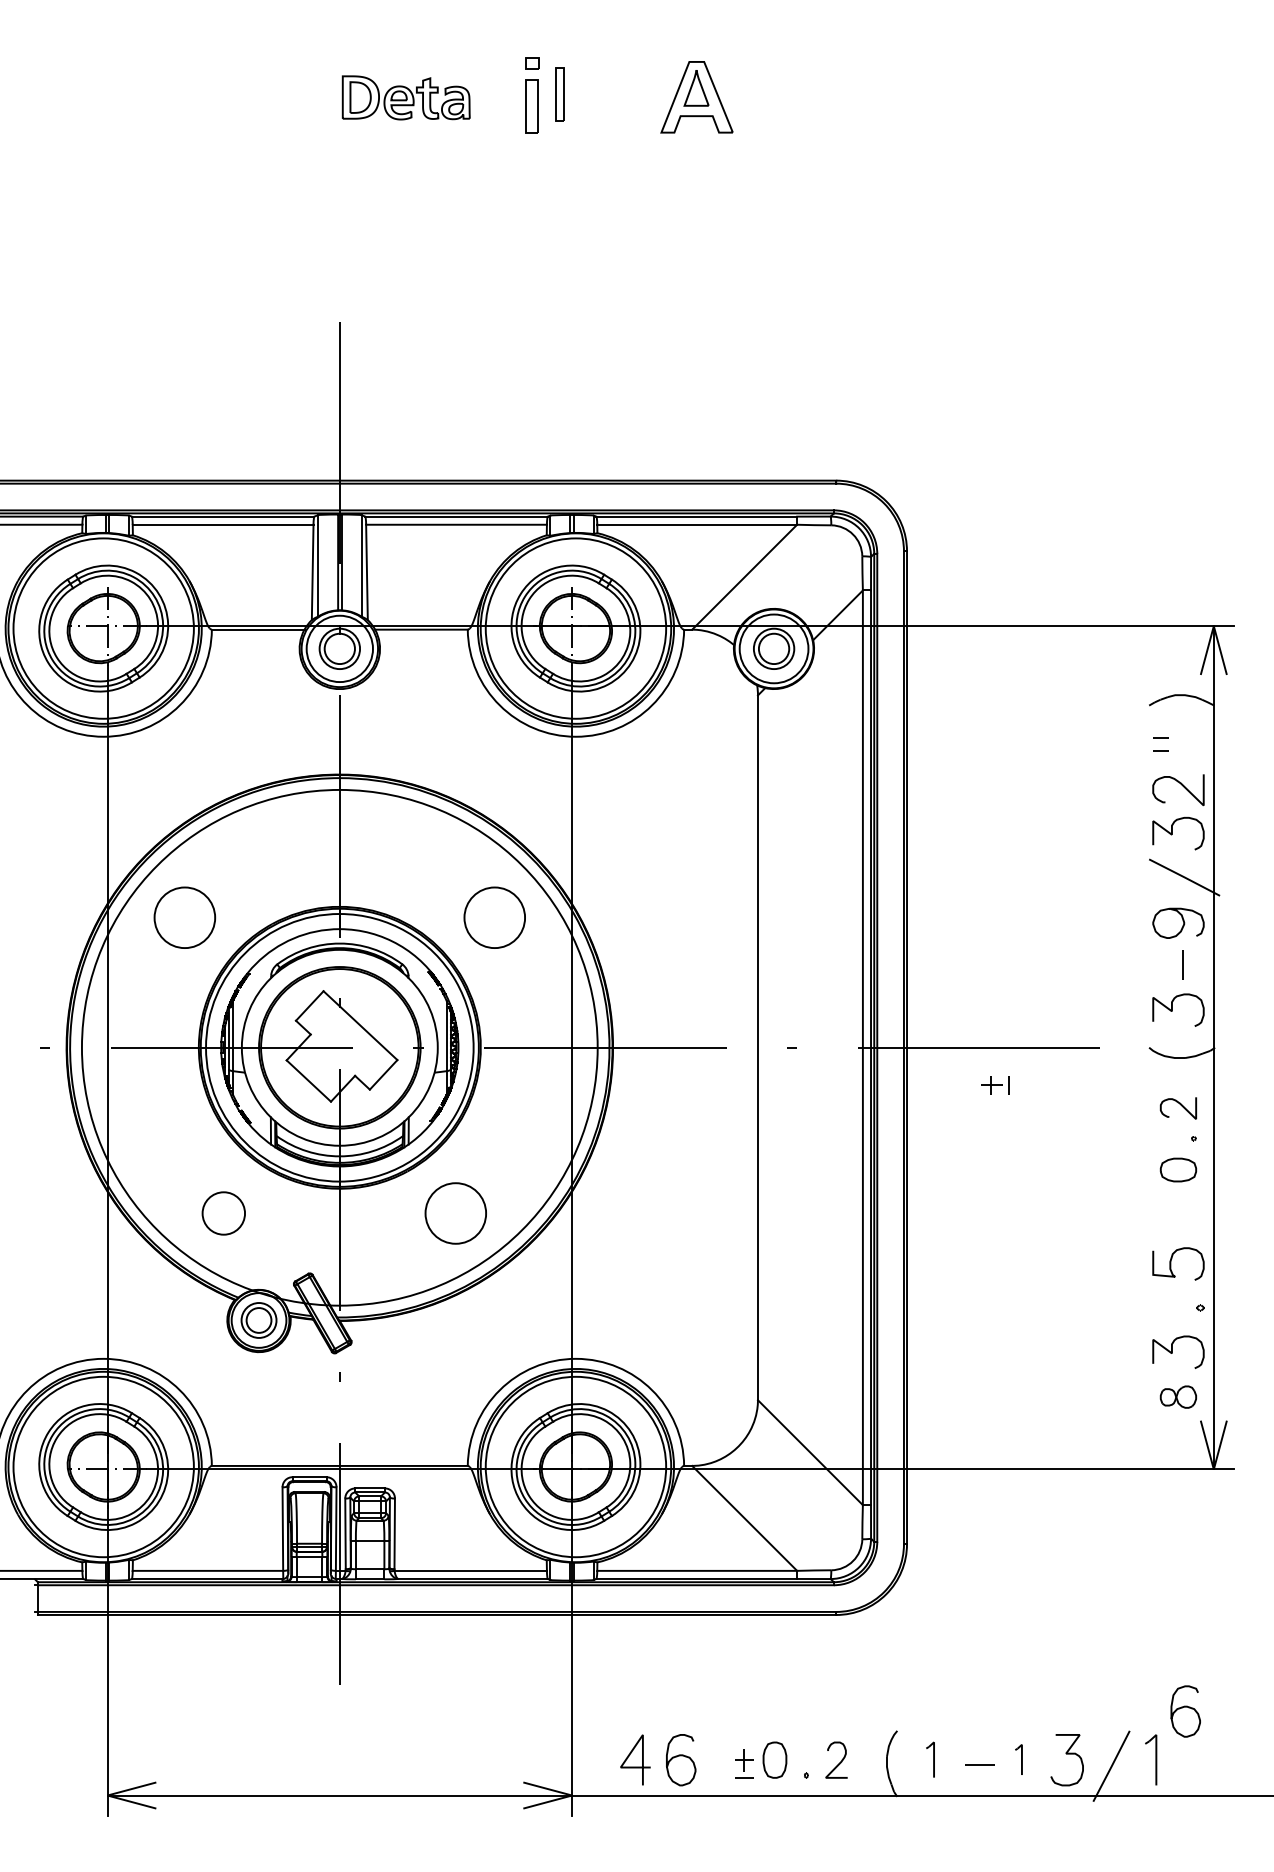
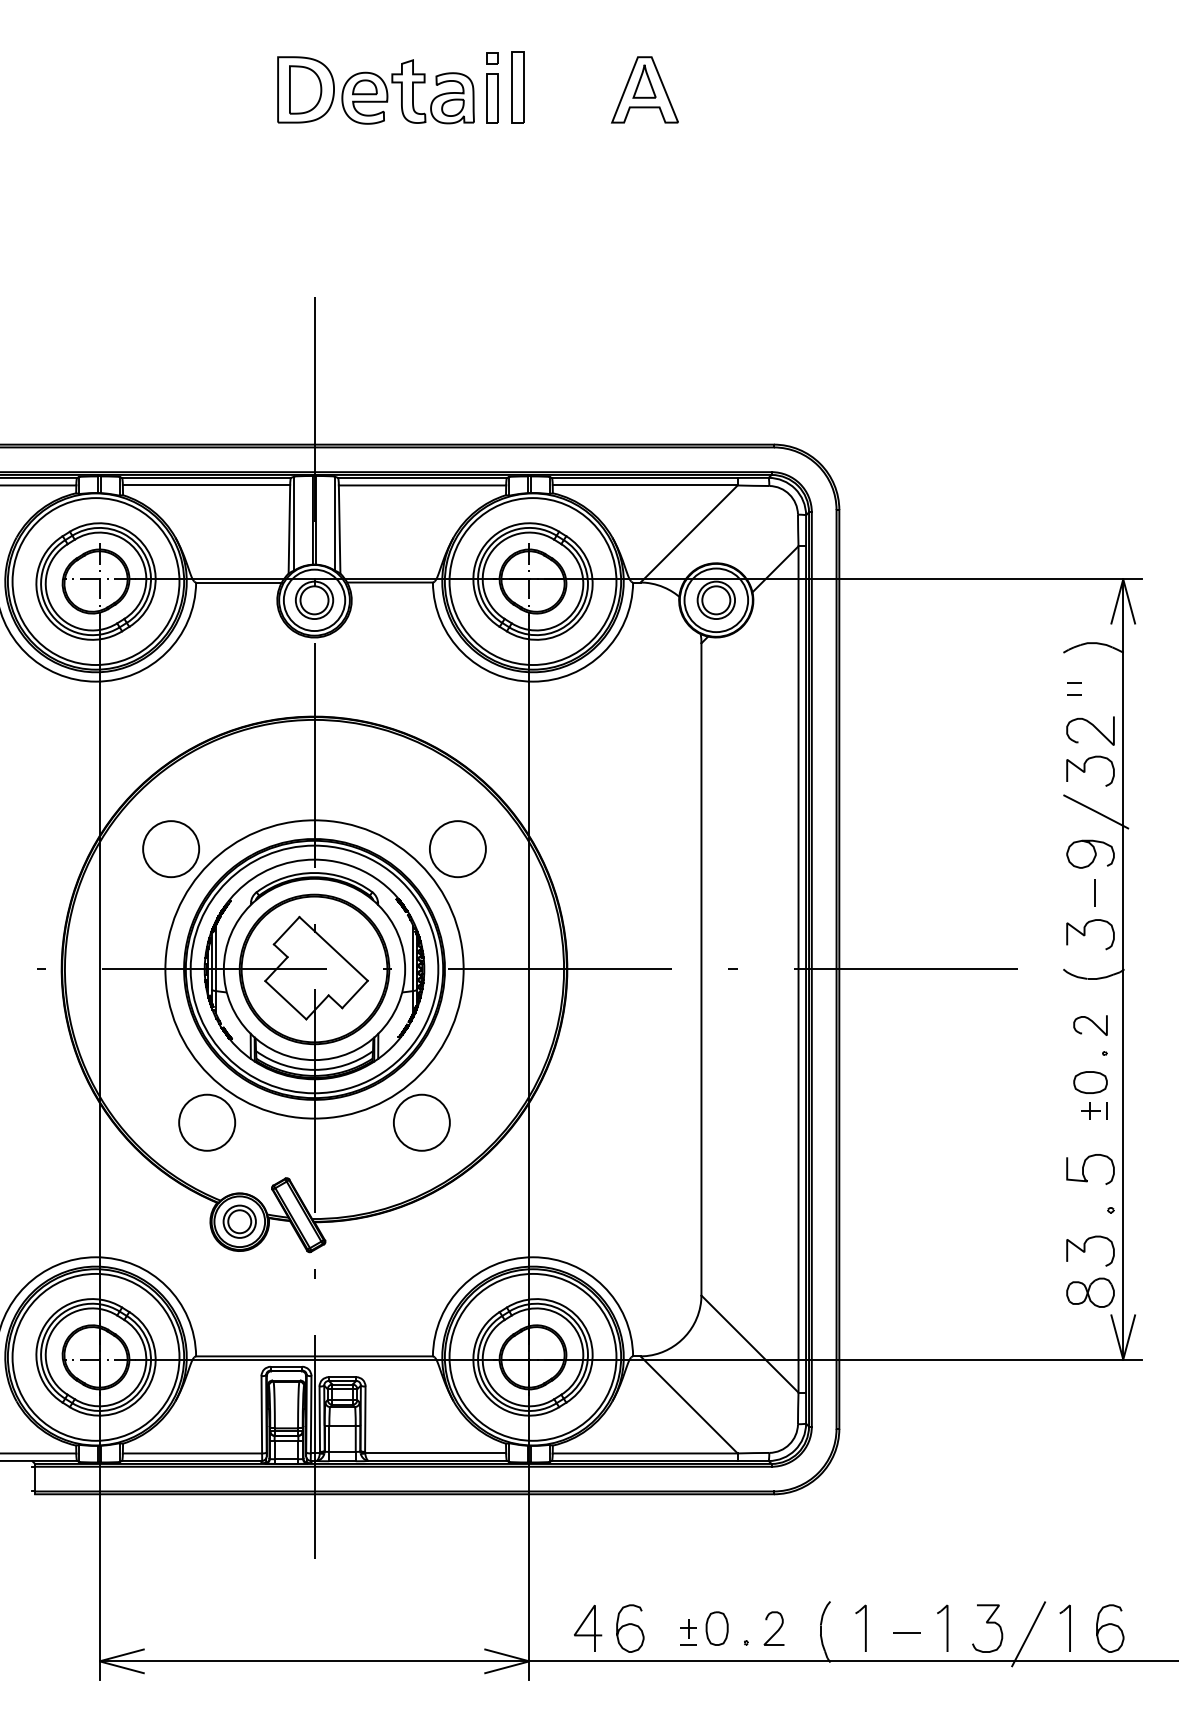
part: (559, 94) -> (517, 87), size x1.43
part: (405, 97) -> (375, 90), size x1.67
circle: (339, 1047) -> (314, 969), size x0.62
part: (995, 1084) -> (1094, 1110), moved
circle: (224, 1213) -> (207, 1122), size x1.43
part: (1178, 1396) -> (1090, 1292), size x1.43
curve: (1187, 1708) -> (1111, 1625), moved
part: (929, 1758) -> (860, 1627), size x1.43
part: (1018, 1758) -> (942, 1627), size x1.67

